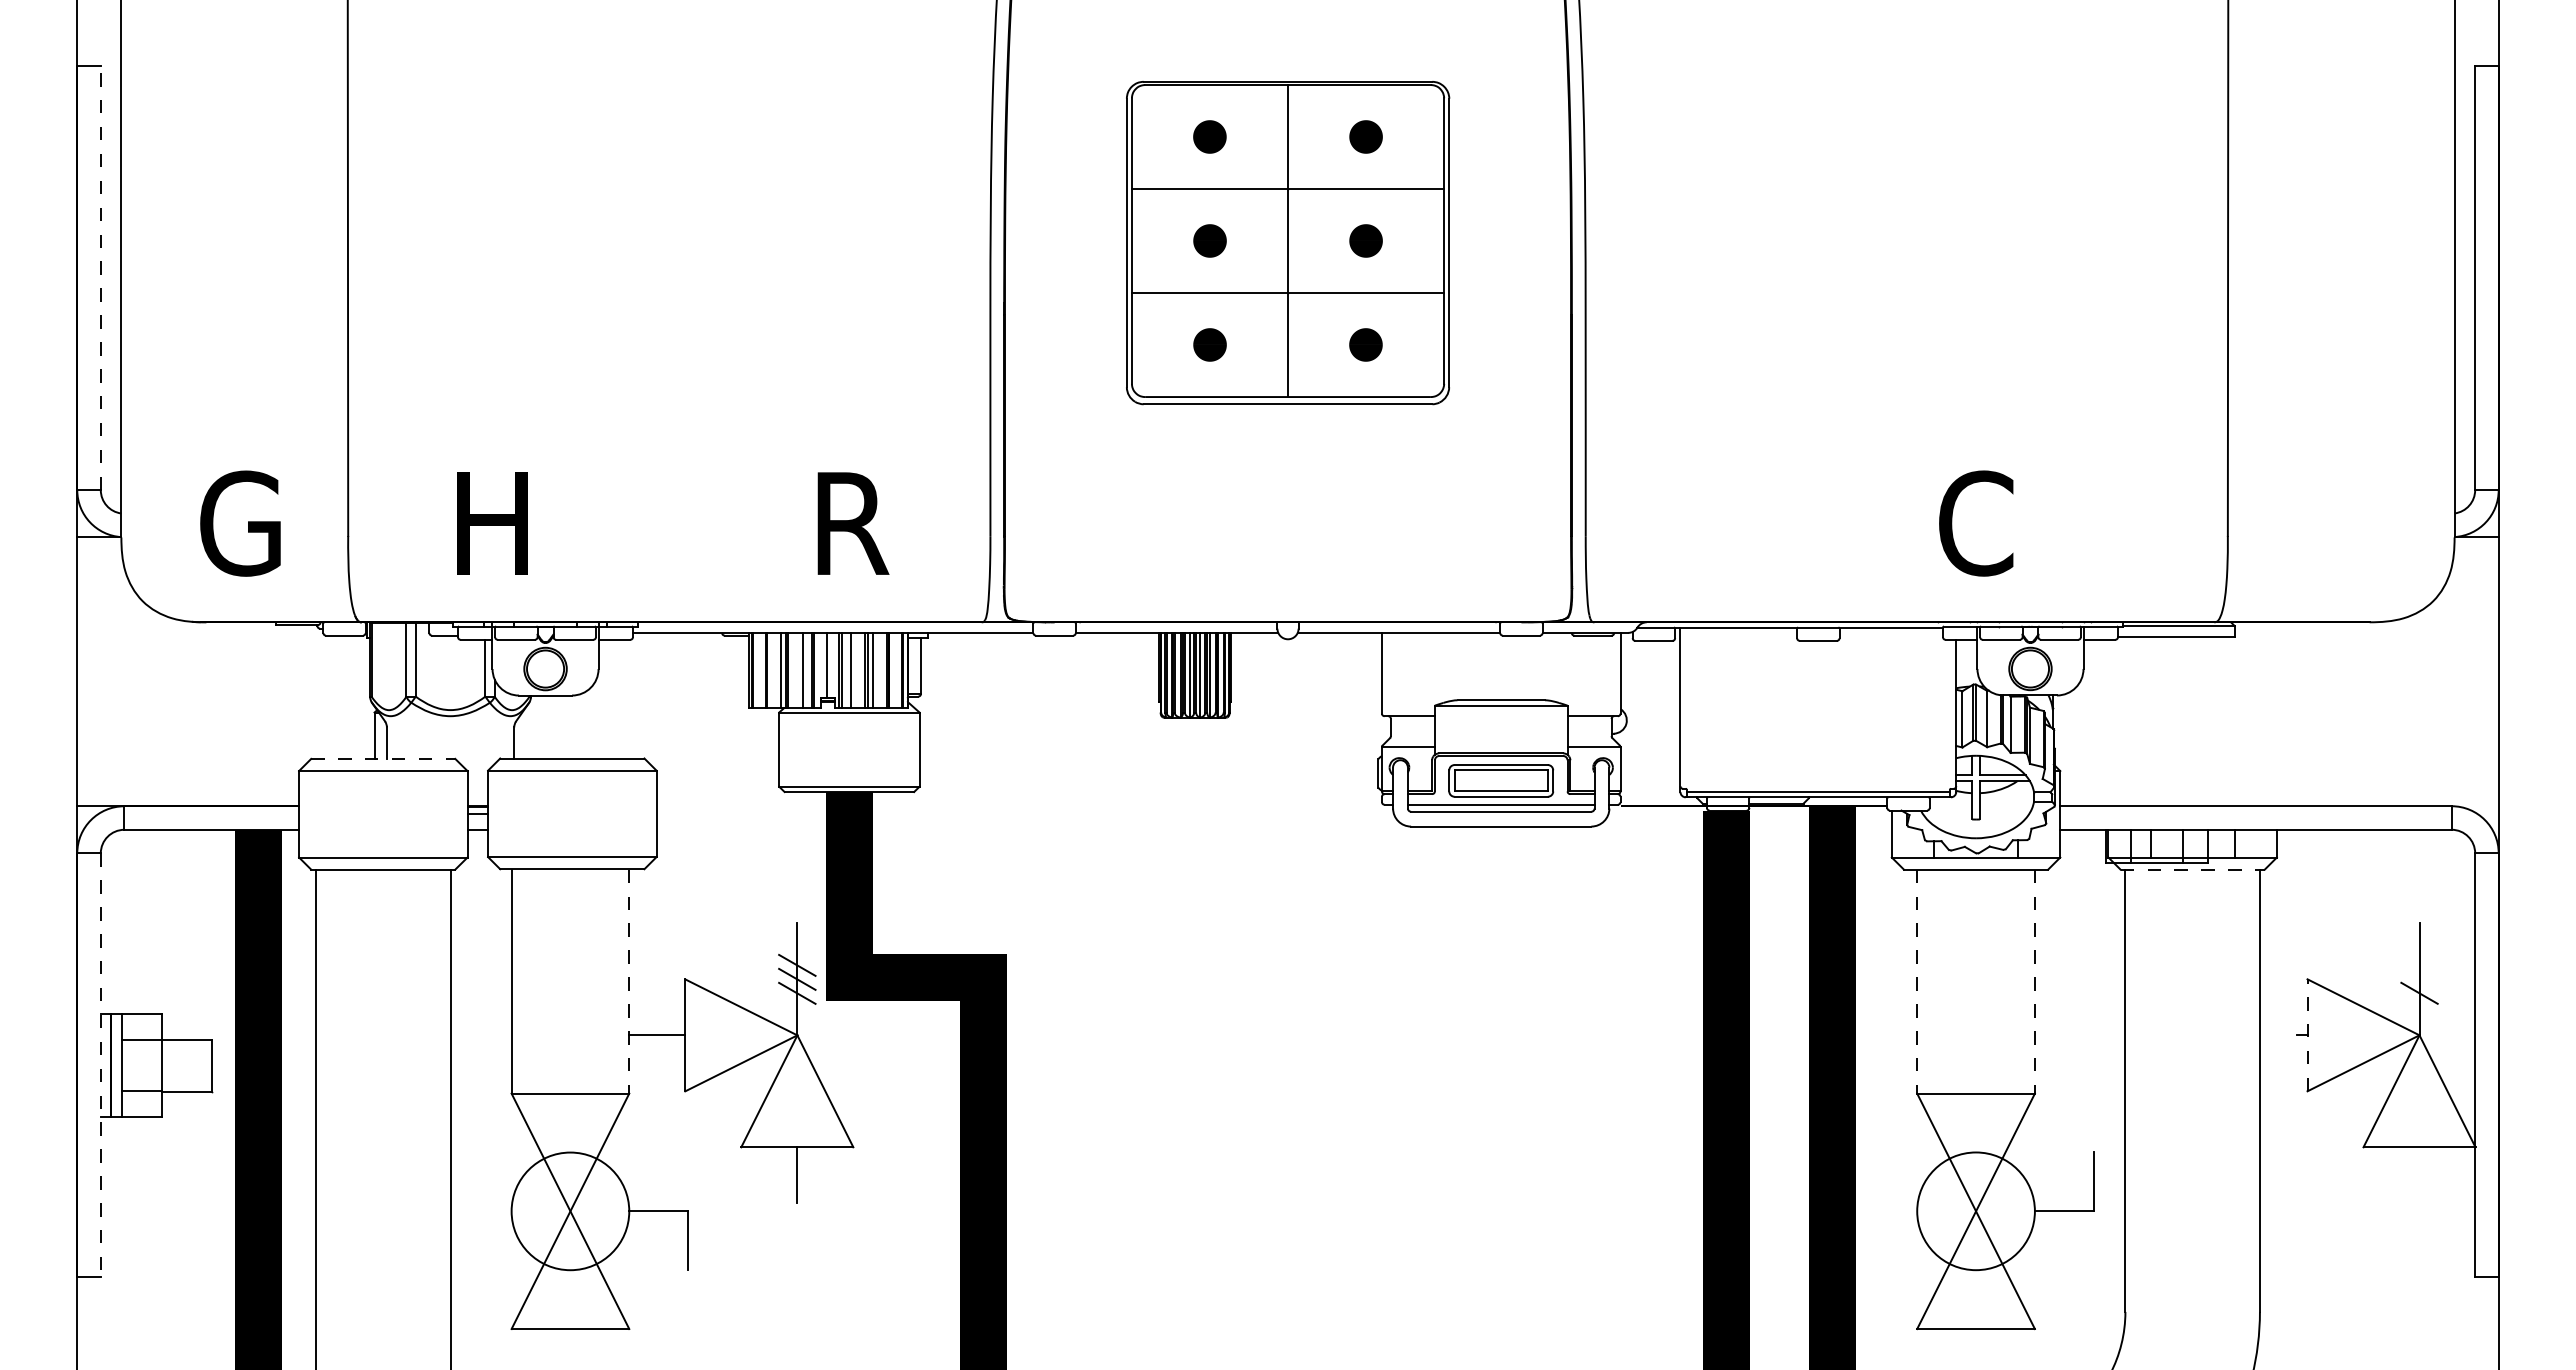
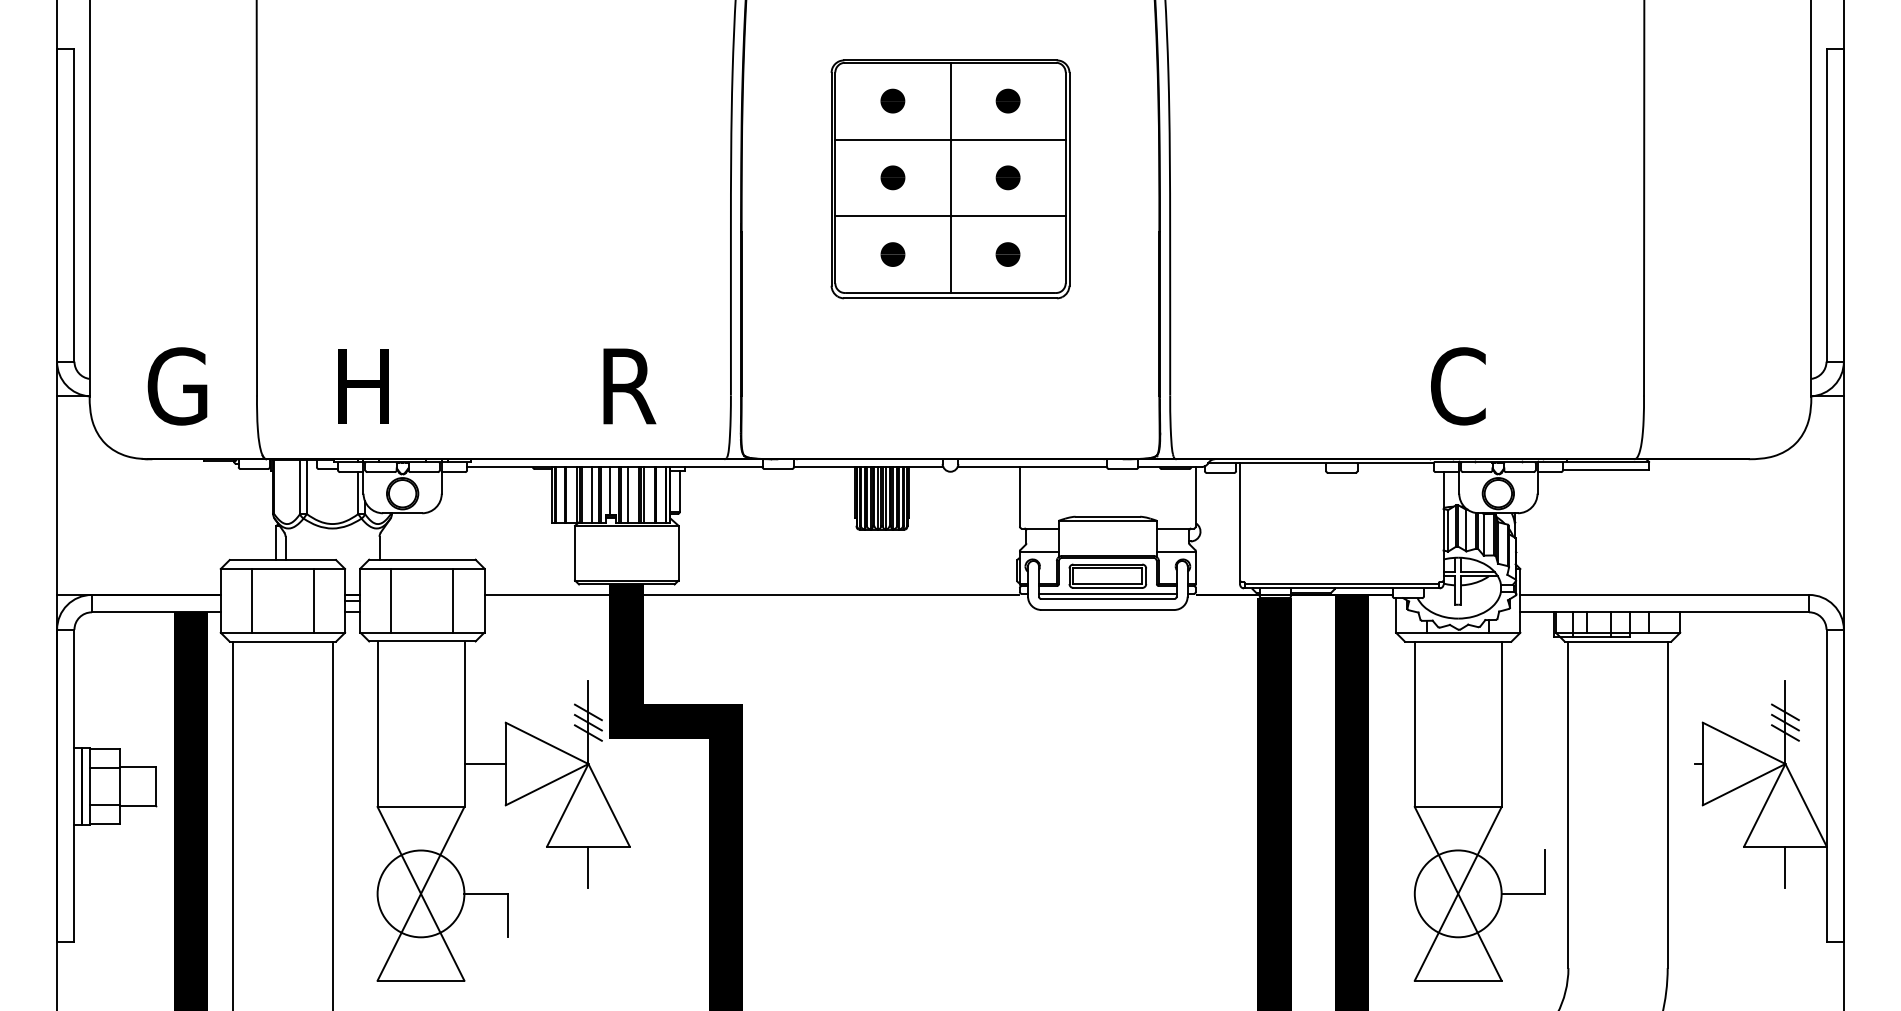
line: (100, 278) -> (74, 205), dashed -> solid
line: (383, 758) -> (283, 559), dashed -> solid
line: (1018, 806) -> (751, 595), added
line: (530, 813) -> (391, 600), added
line: (614, 813) -> (453, 600), added
line: (341, 814) -> (252, 601), added
line: (425, 814) -> (314, 601), added
line: (2193, 869) -> (1618, 641), dashed -> solid
line: (2419, 964) -> (1785, 711), added
line: (2419, 978) -> (1785, 722), added
line: (629, 981) -> (464, 724), dashed -> solid
line: (1917, 981) -> (1415, 724), dashed -> solid
line: (2034, 981) -> (1501, 724), dashed -> solid
line: (2307, 1035) -> (1702, 764), dashed -> solid
line: (100, 1065) -> (74, 786), dashed -> solid
line: (2419, 1175) -> (1785, 867), added

